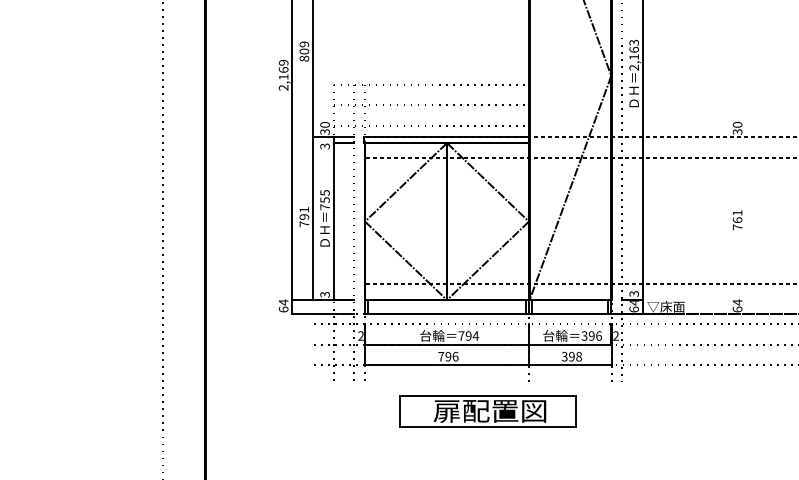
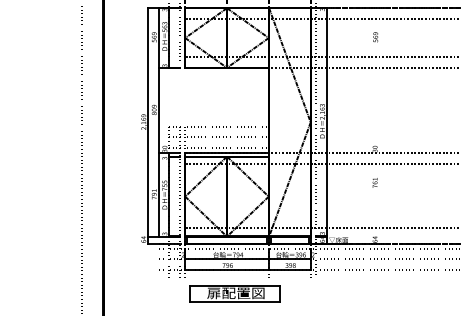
text: (736, 219) -> (374, 182), moved
part: (487, 411) -> (234, 293), moved

